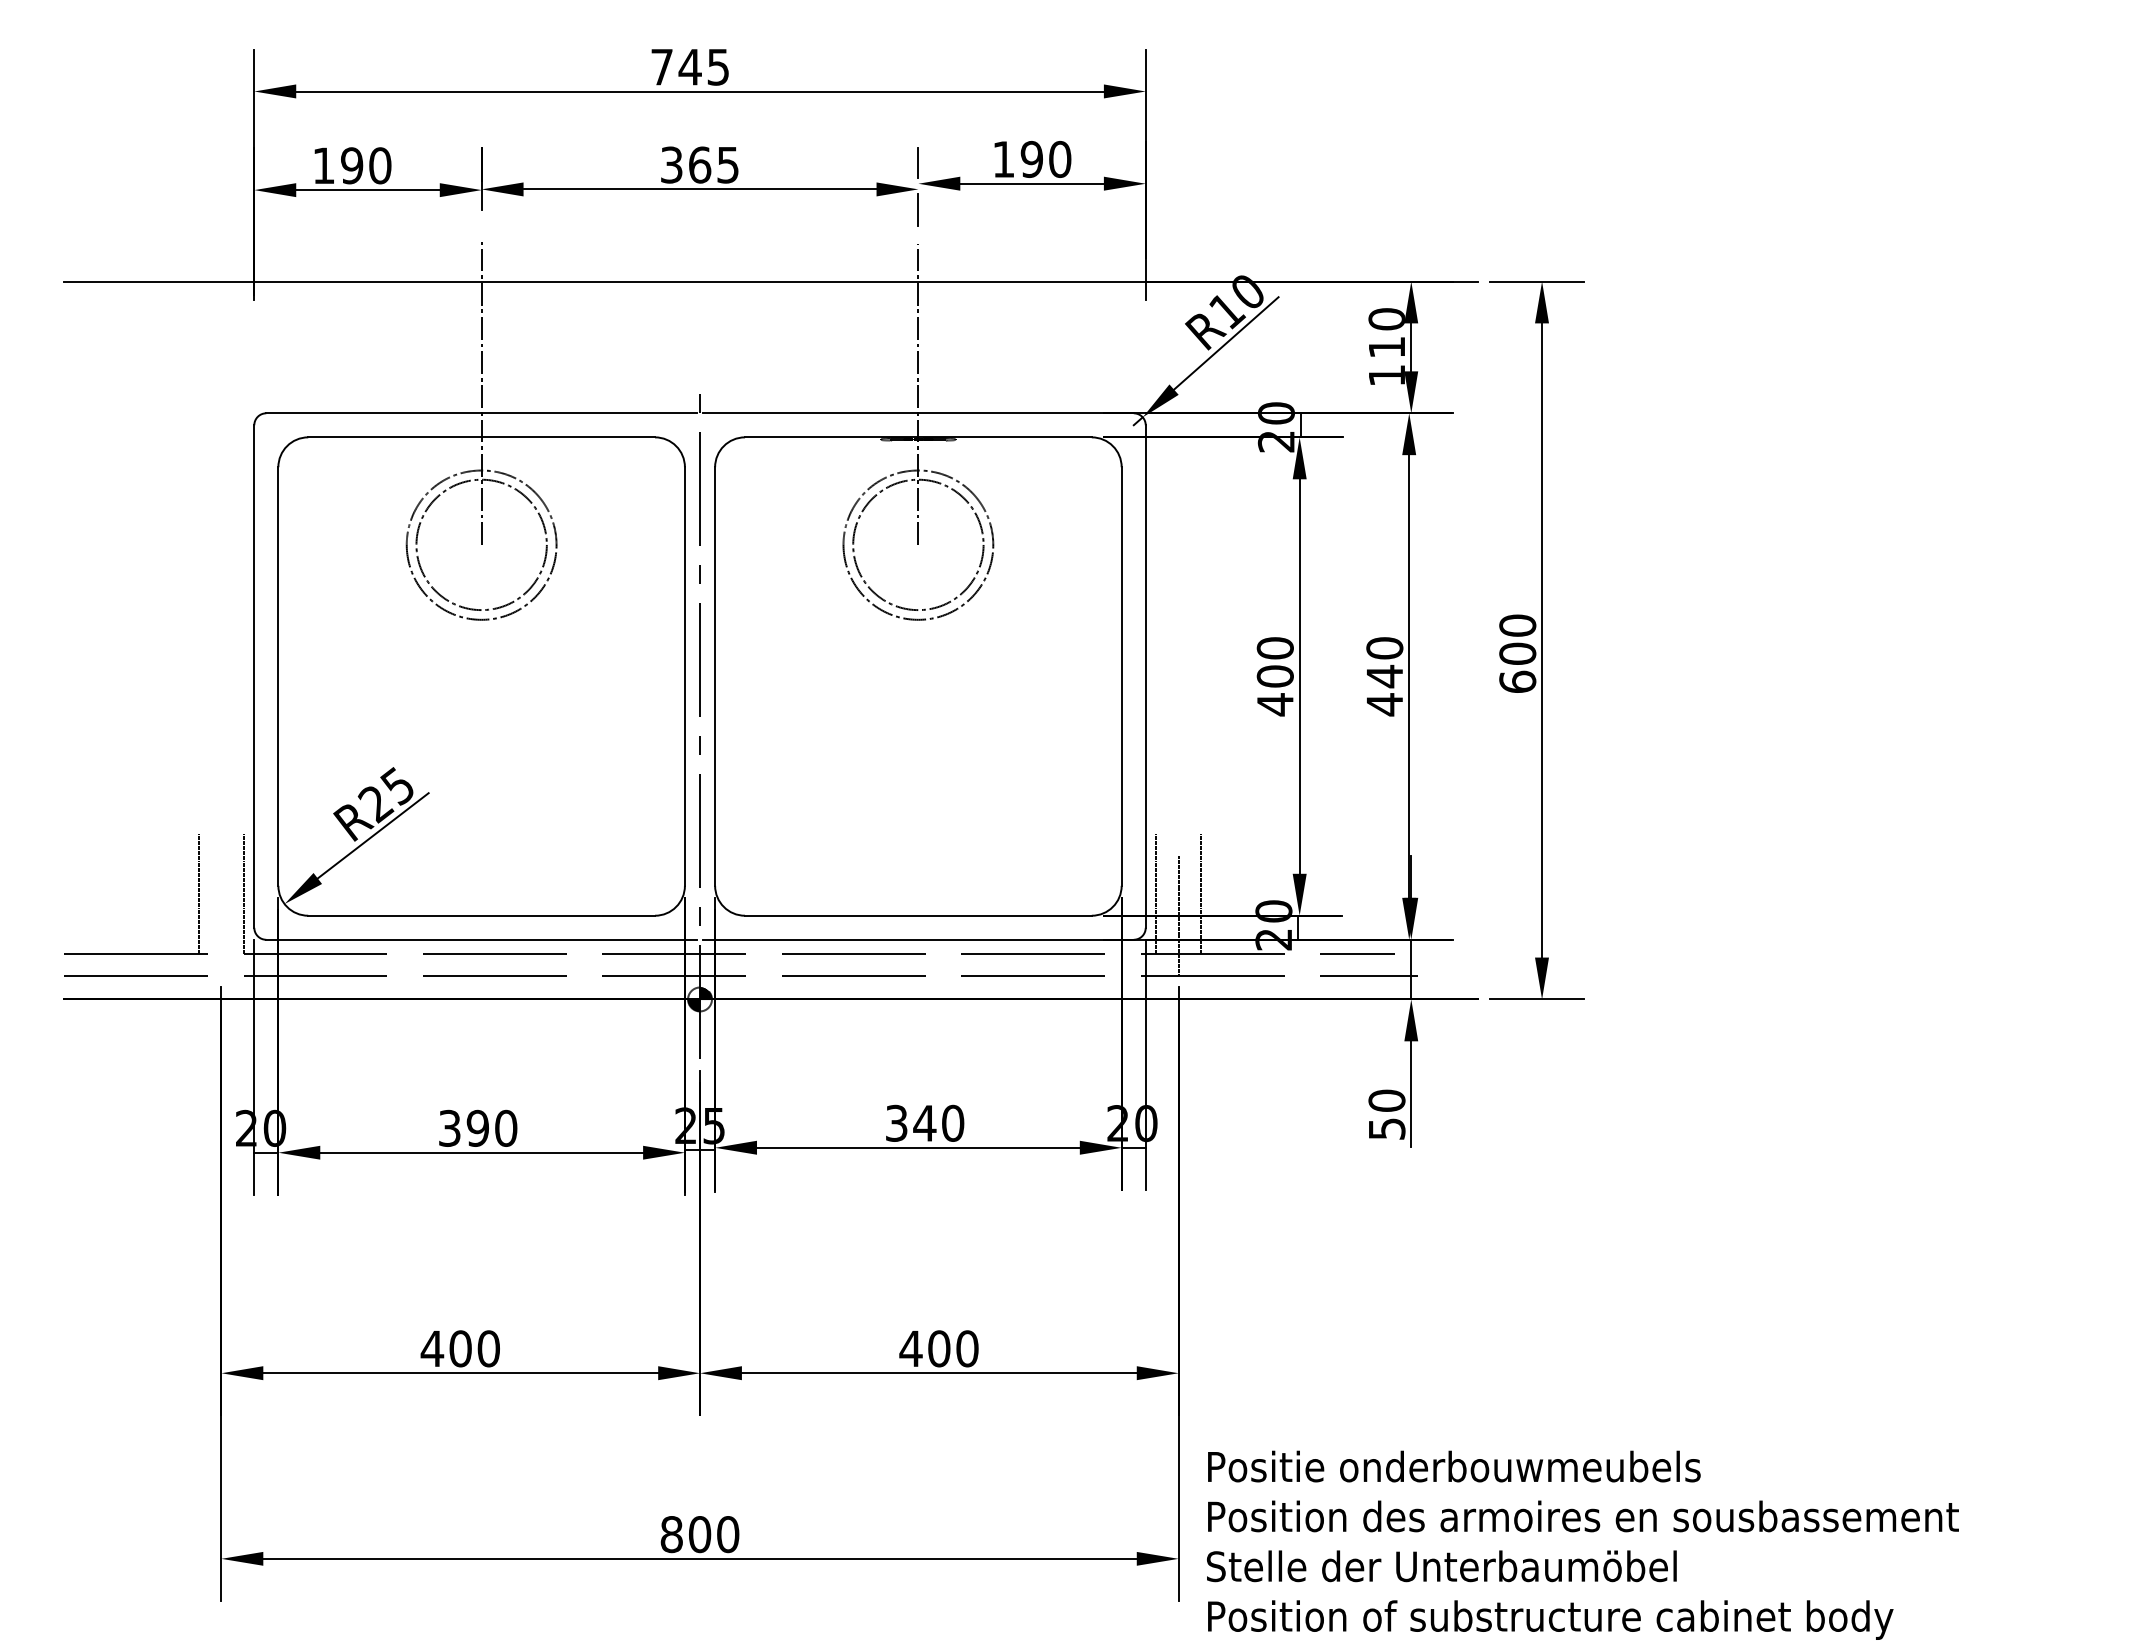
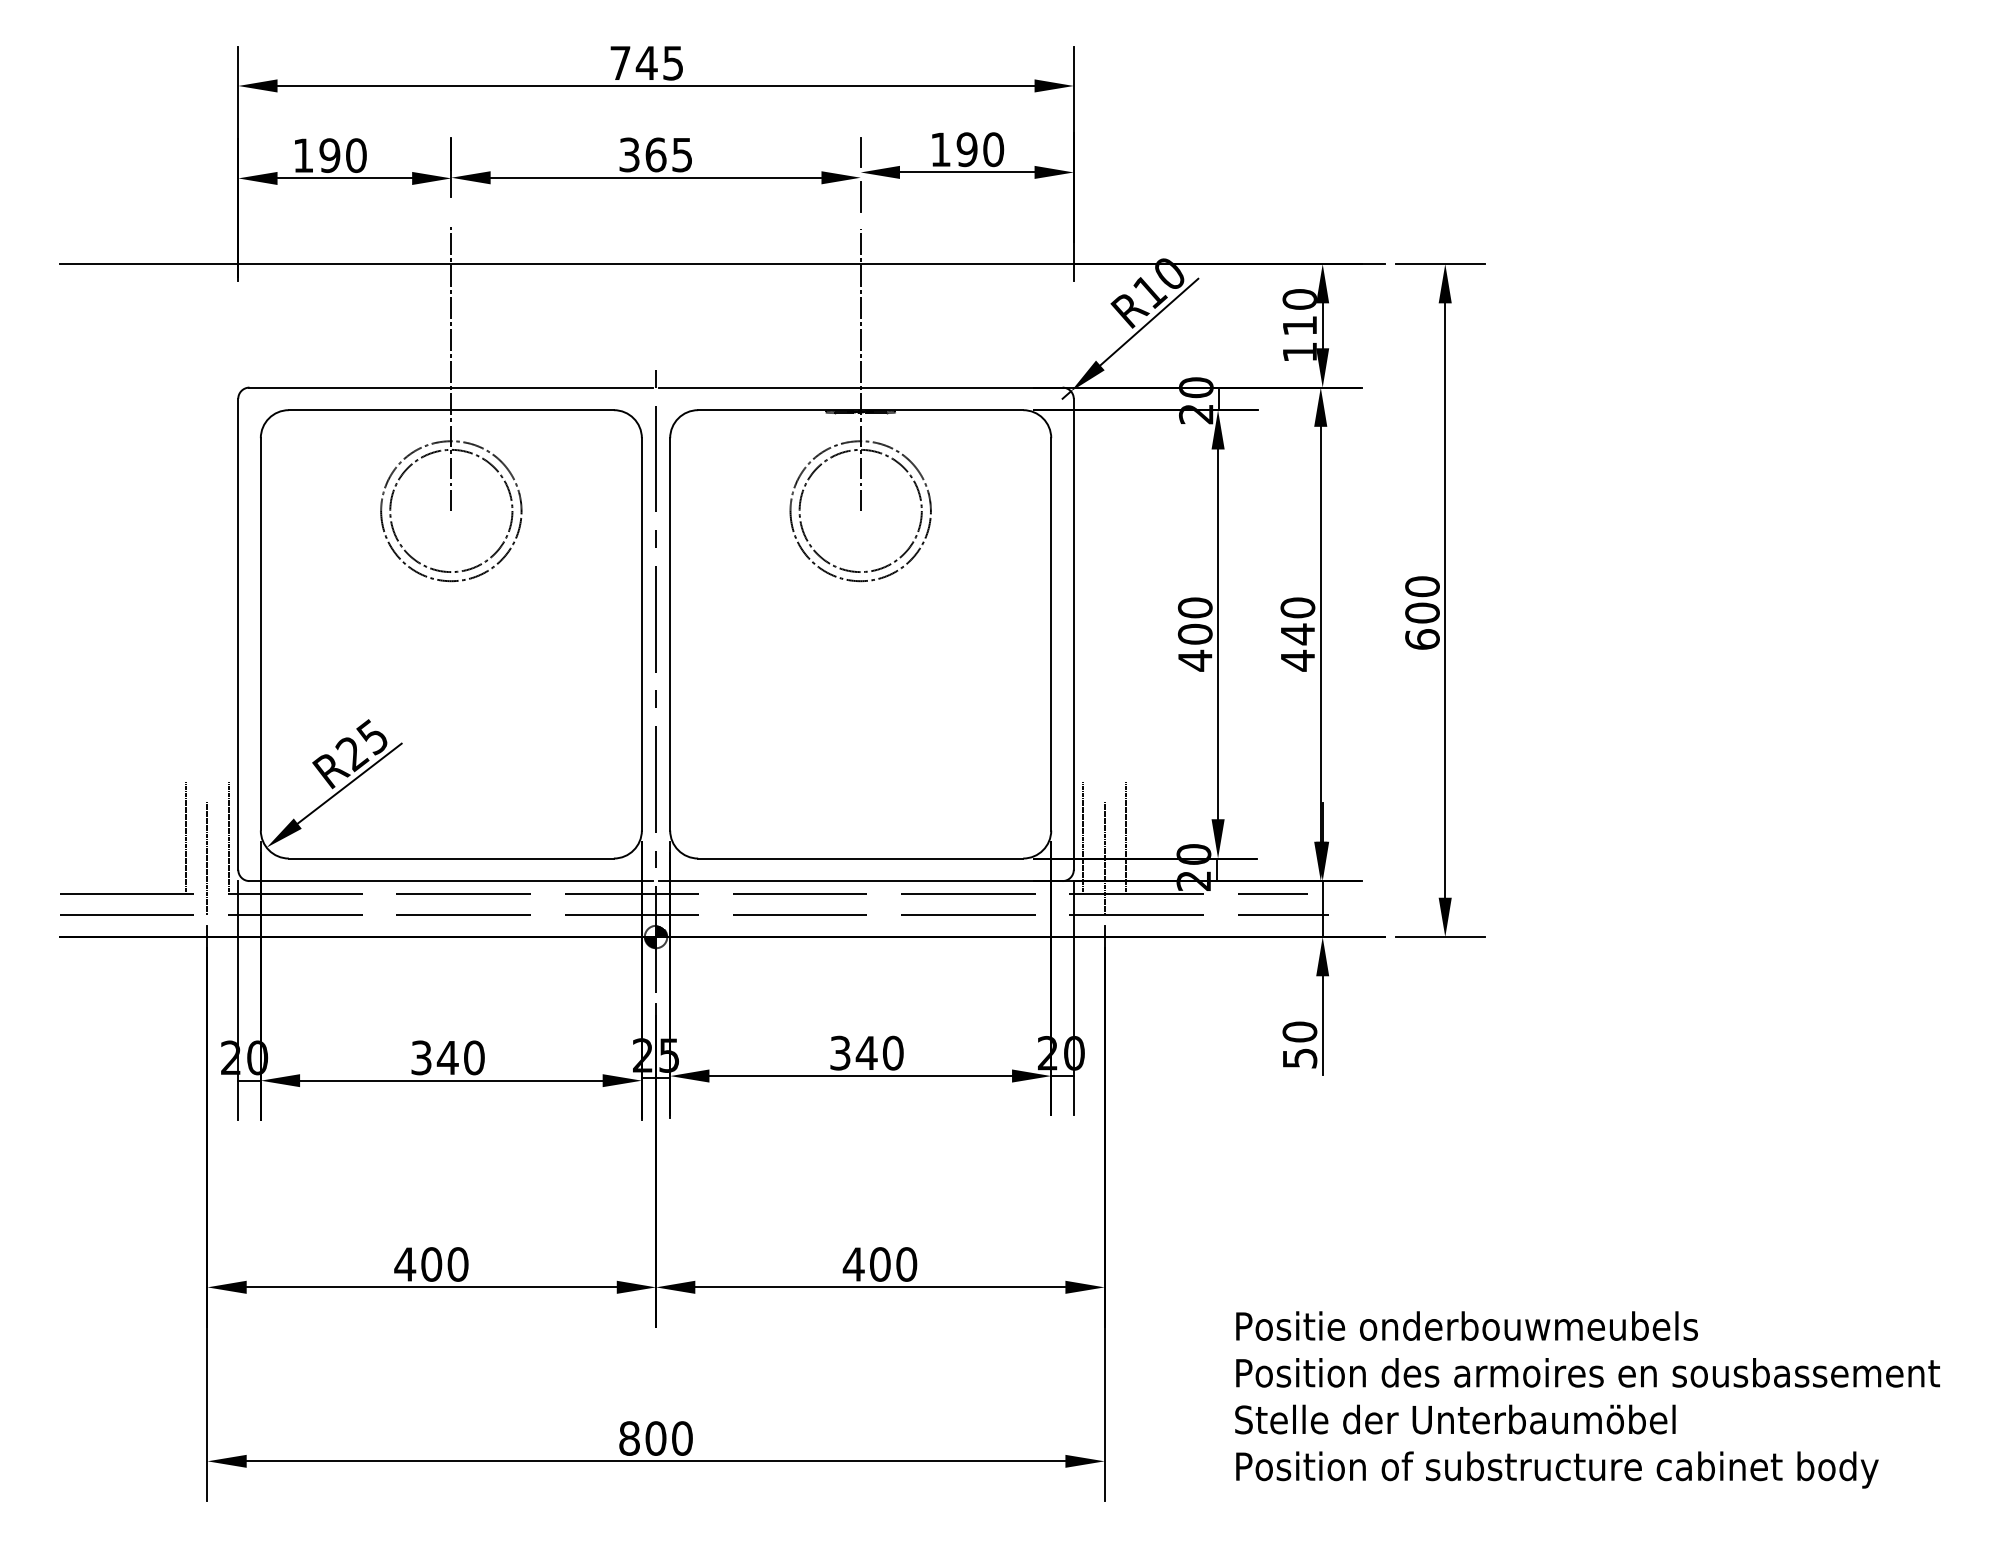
line: (221, 915) -> (207, 858), added
text: (477, 1127) -> (447, 1057), 390 -> 340
text: (1582, 1544) -> (1587, 1399), moved

